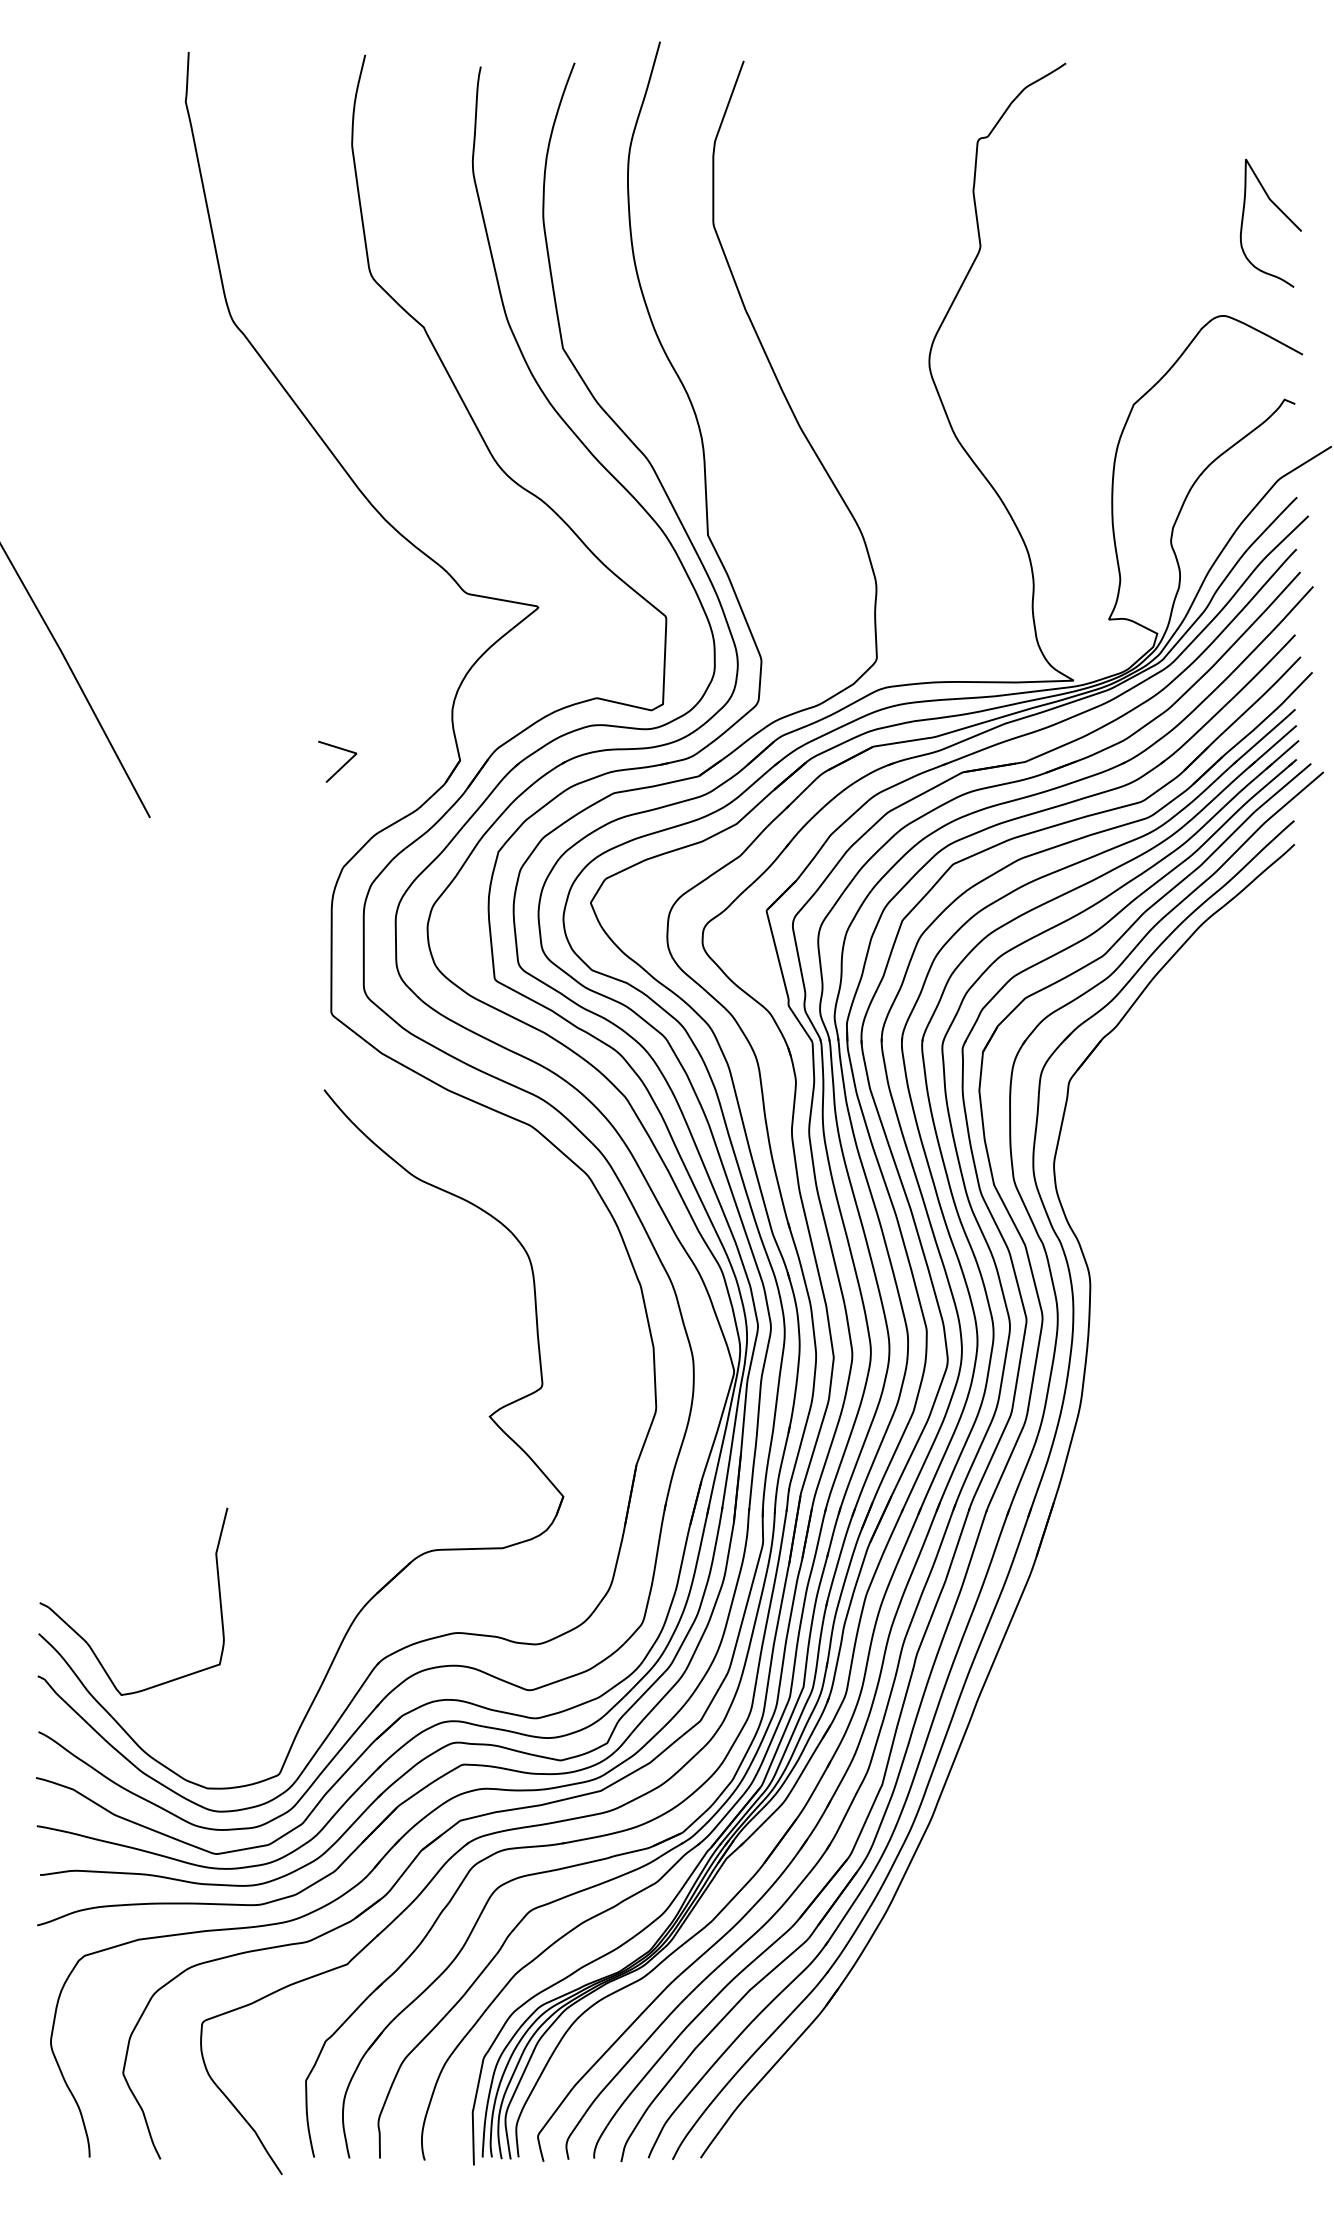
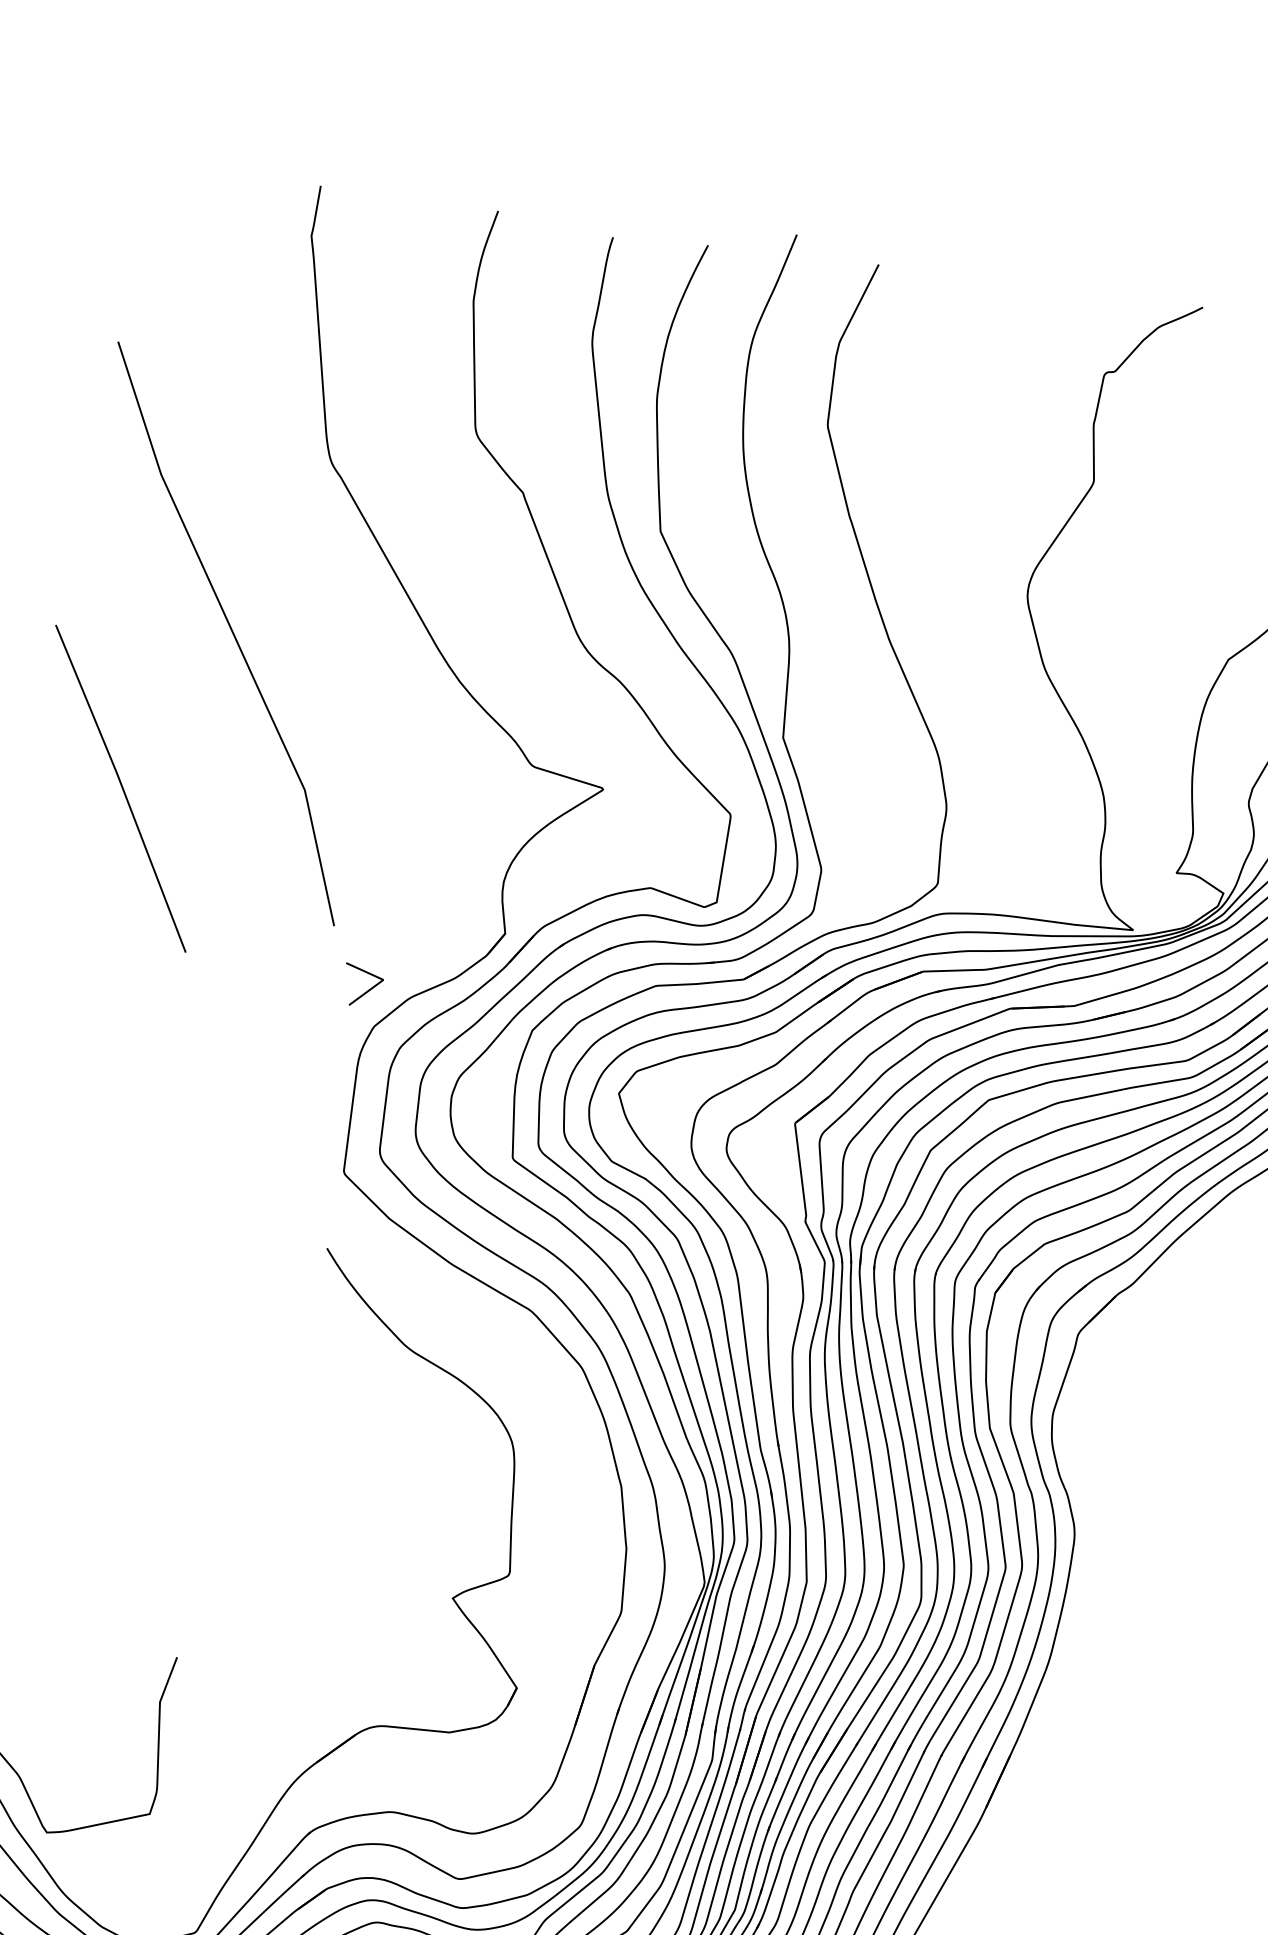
curve: (155, 498) -> (231, 631), added
line: (342, 765) -> (367, 990), moved

